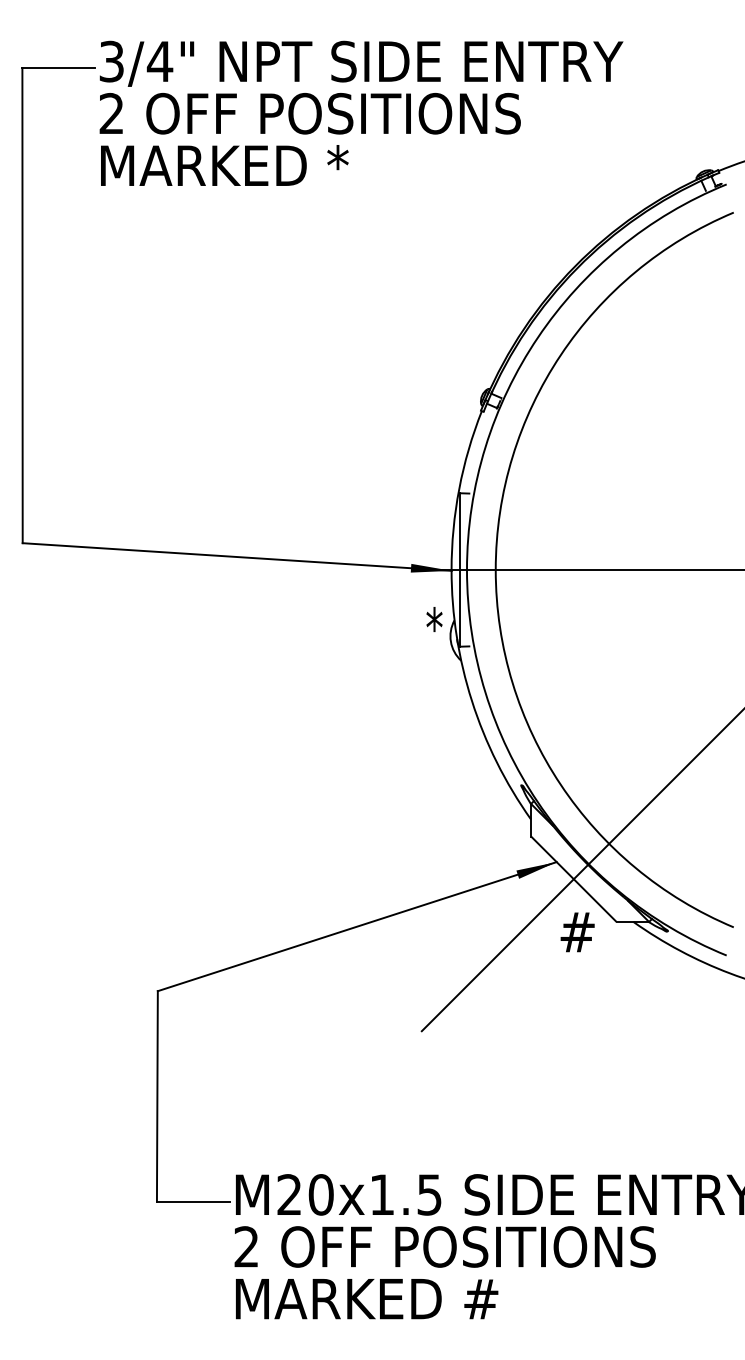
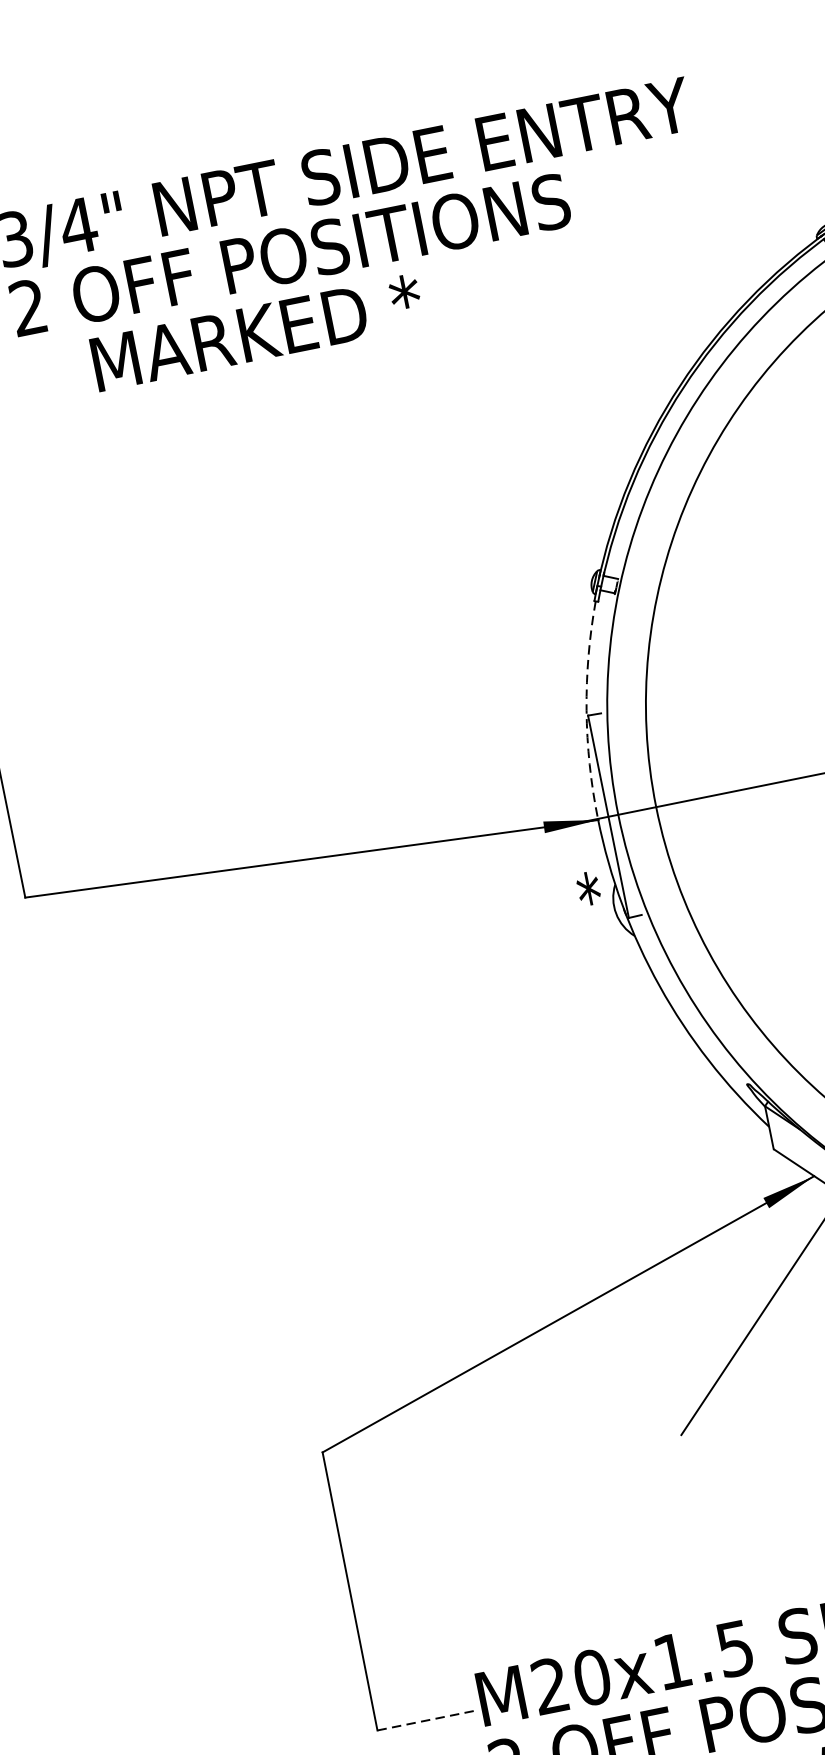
text: (224, 165) -> (256, 332), moved
arc: (459, 489) -> (587, 710), solid -> dashed
line: (193, 1201) -> (425, 1720), solid -> dashed

